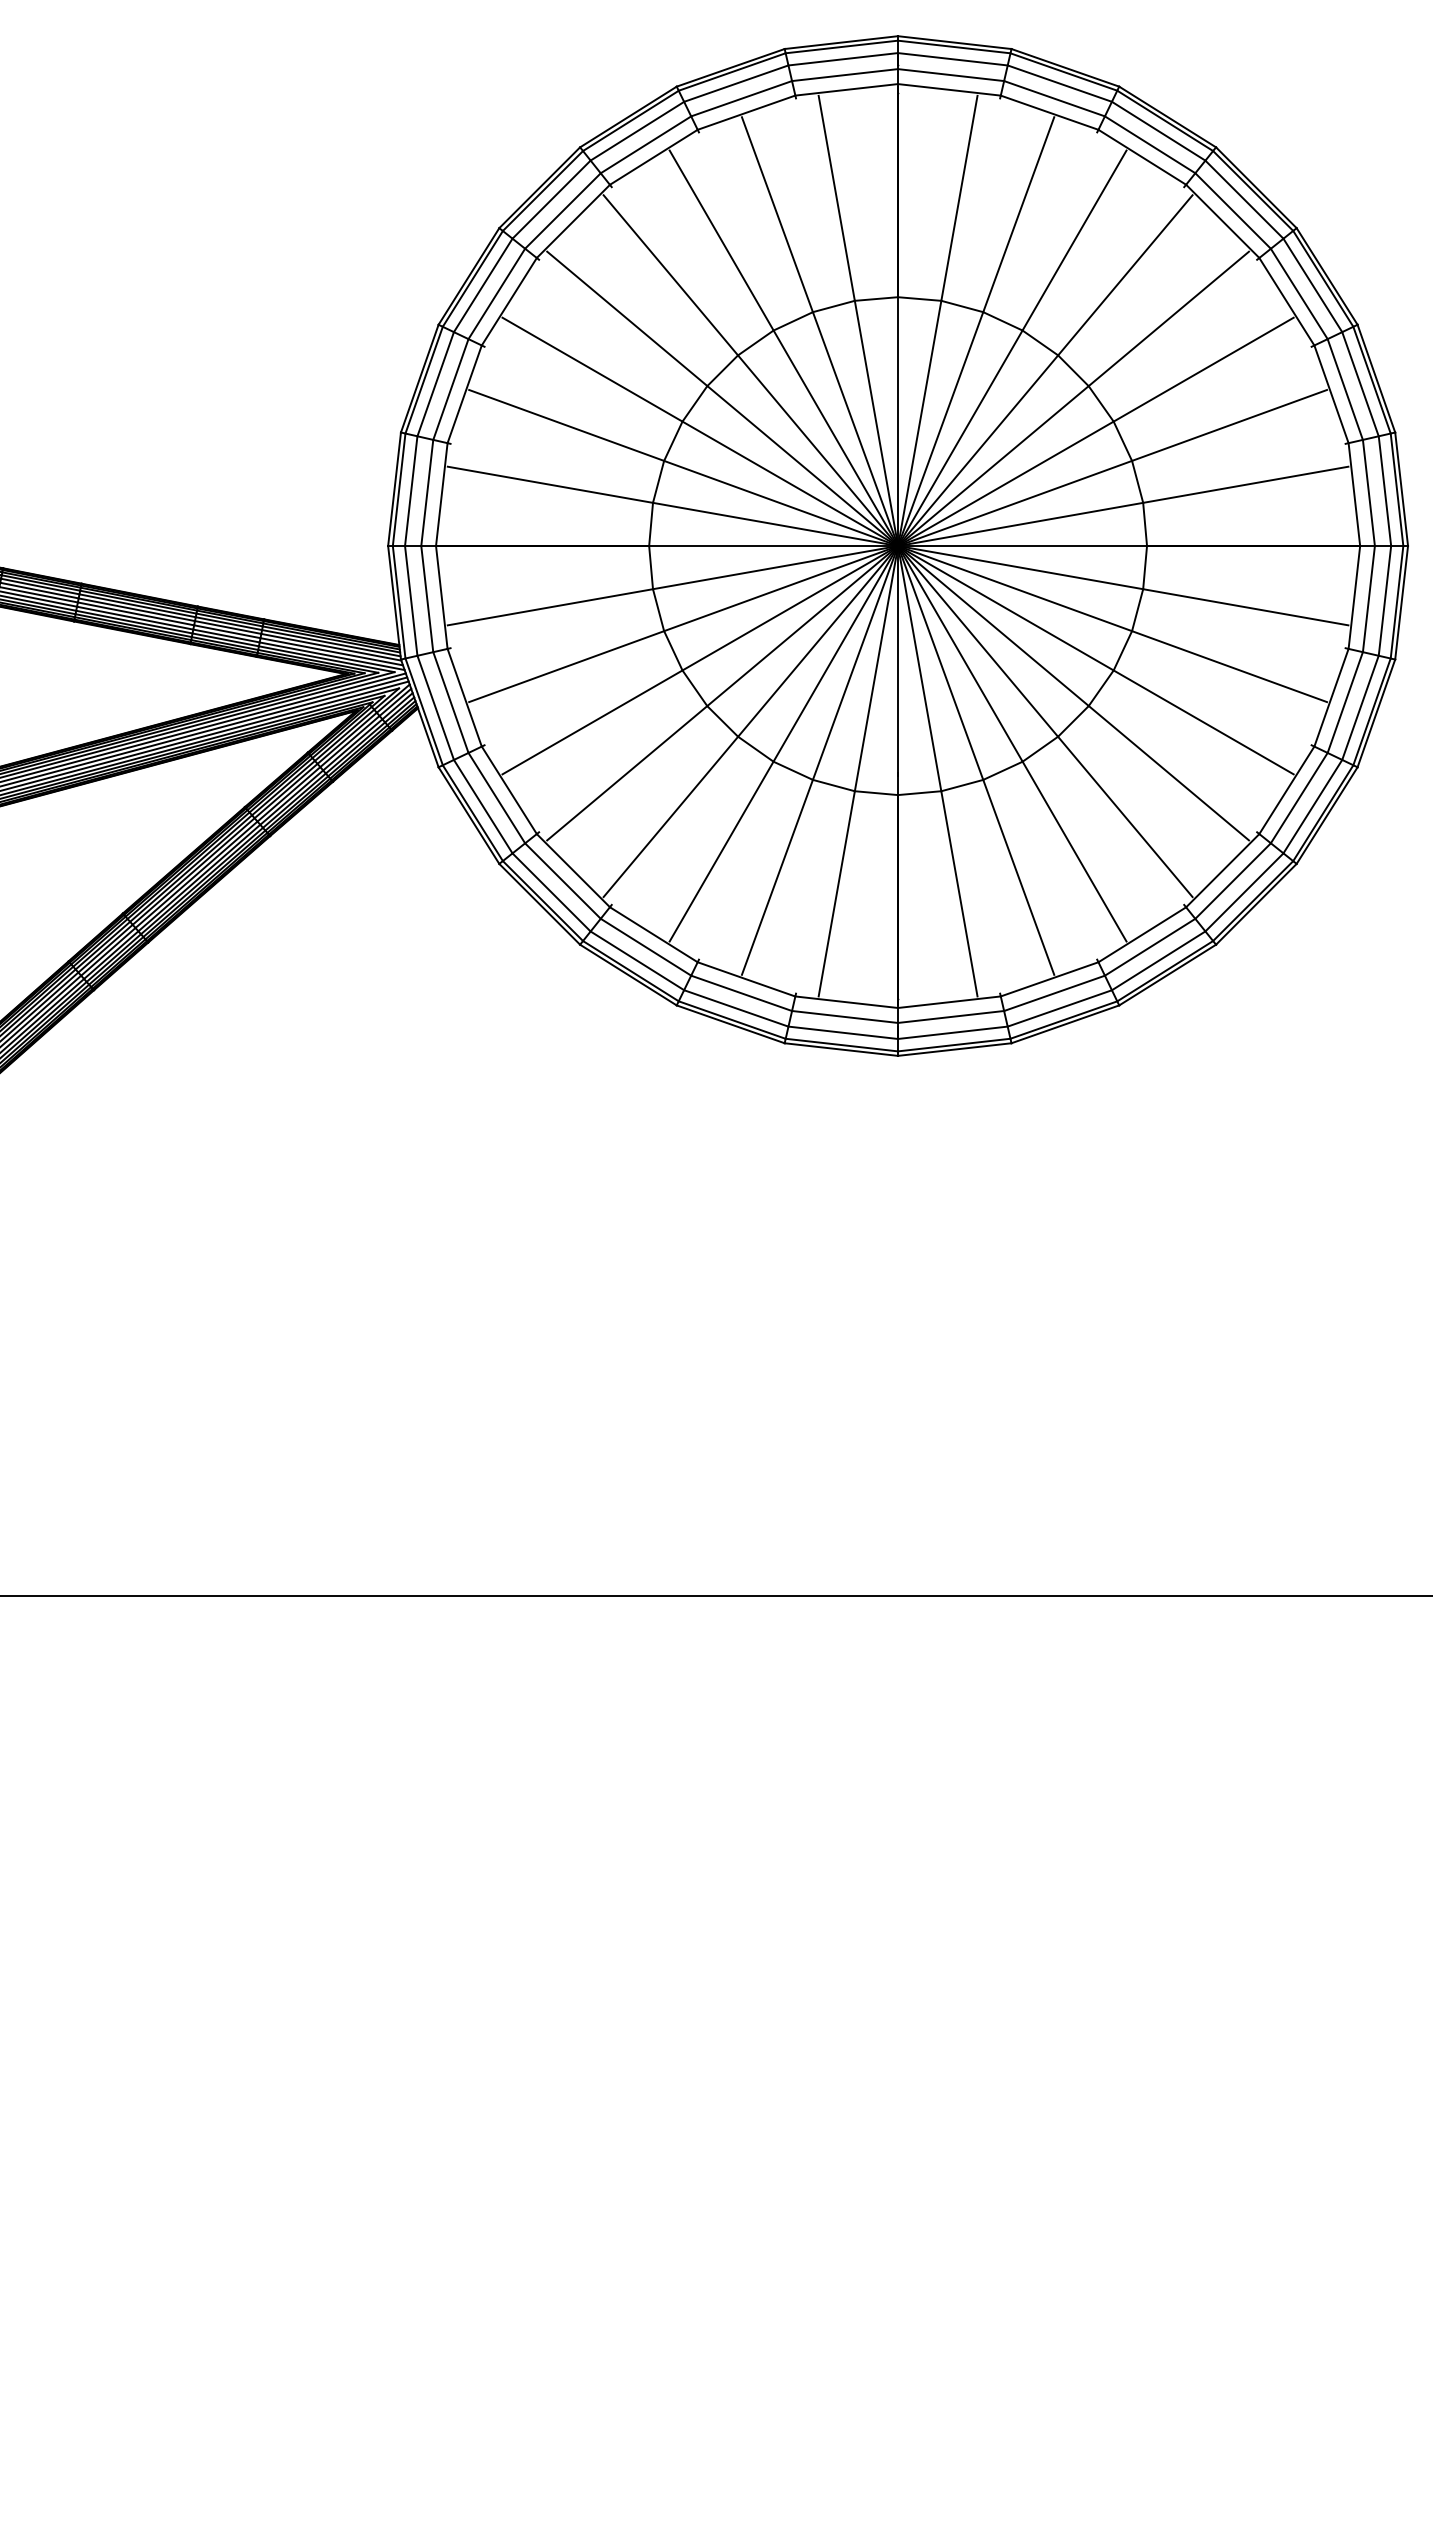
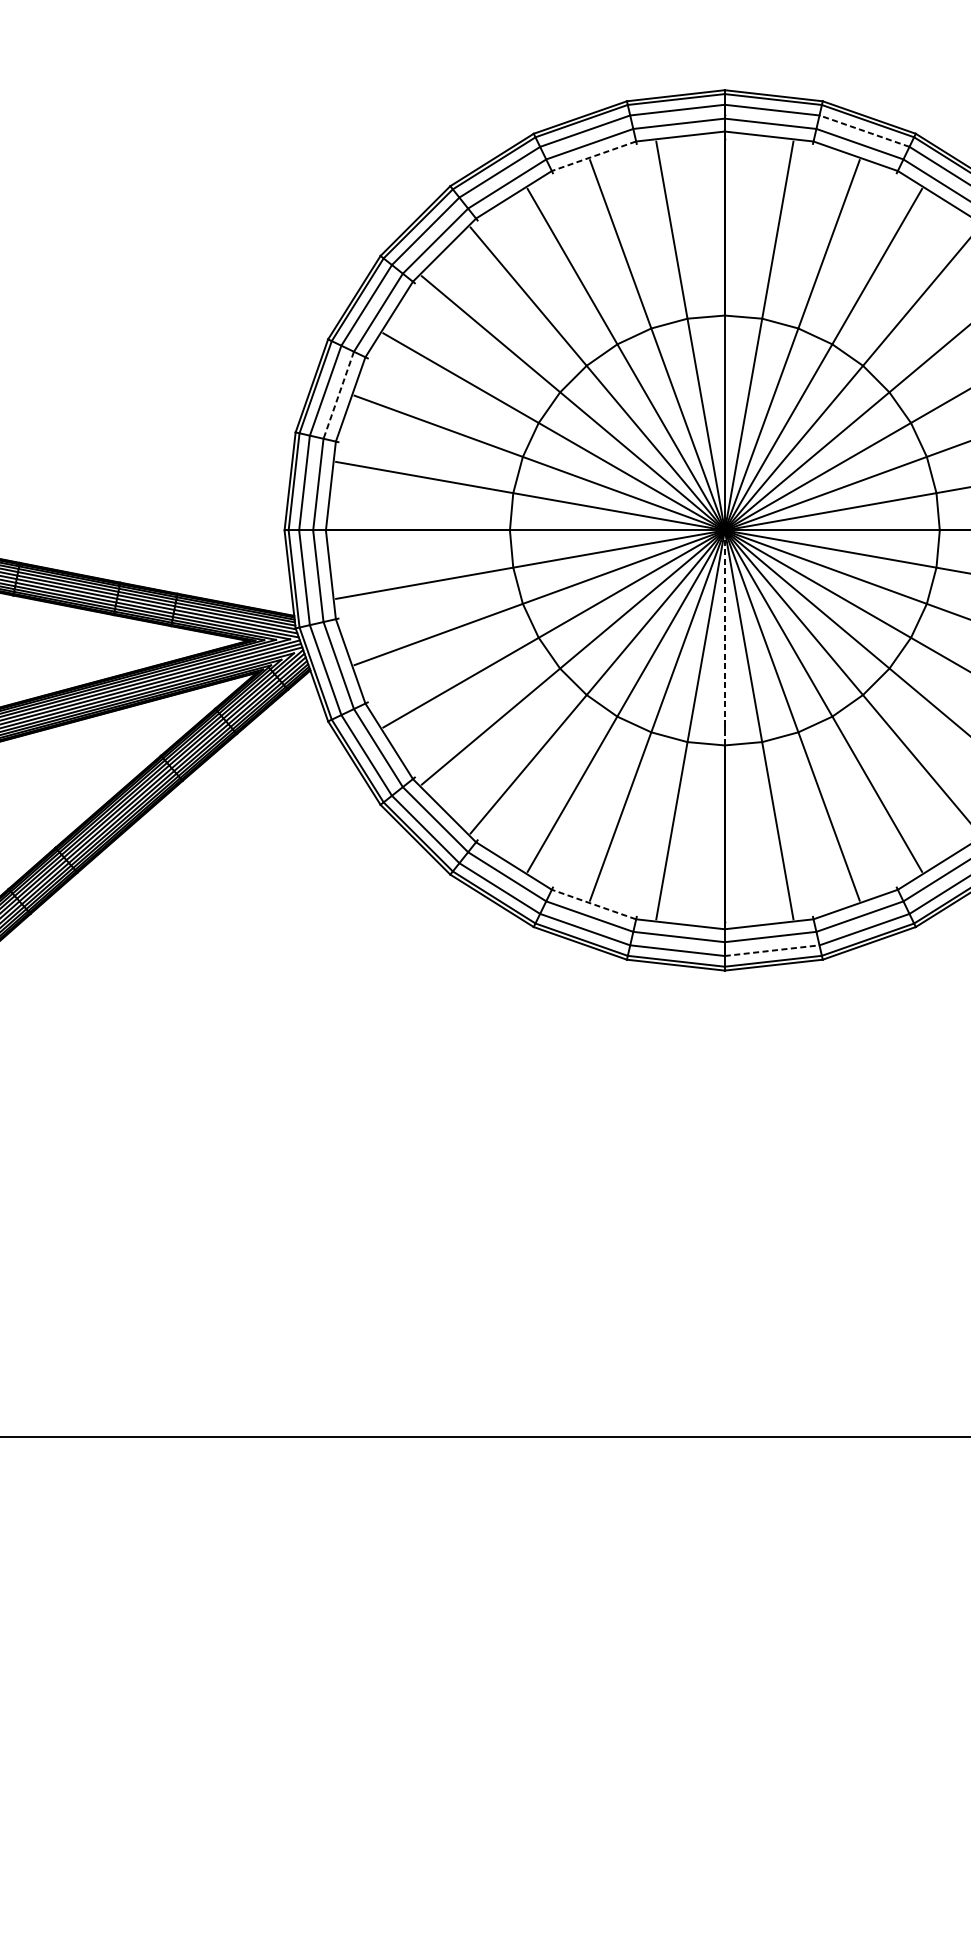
line: (1059, 83) -> (864, 131), solid -> dashed
line: (746, 112) -> (593, 156), solid -> dashed
line: (450, 390) -> (338, 396), solid -> dashed
line: (897, 670) -> (724, 637), solid -> dashed
line: (746, 979) -> (593, 904), solid -> dashed
line: (953, 1032) -> (772, 950), solid -> dashed

